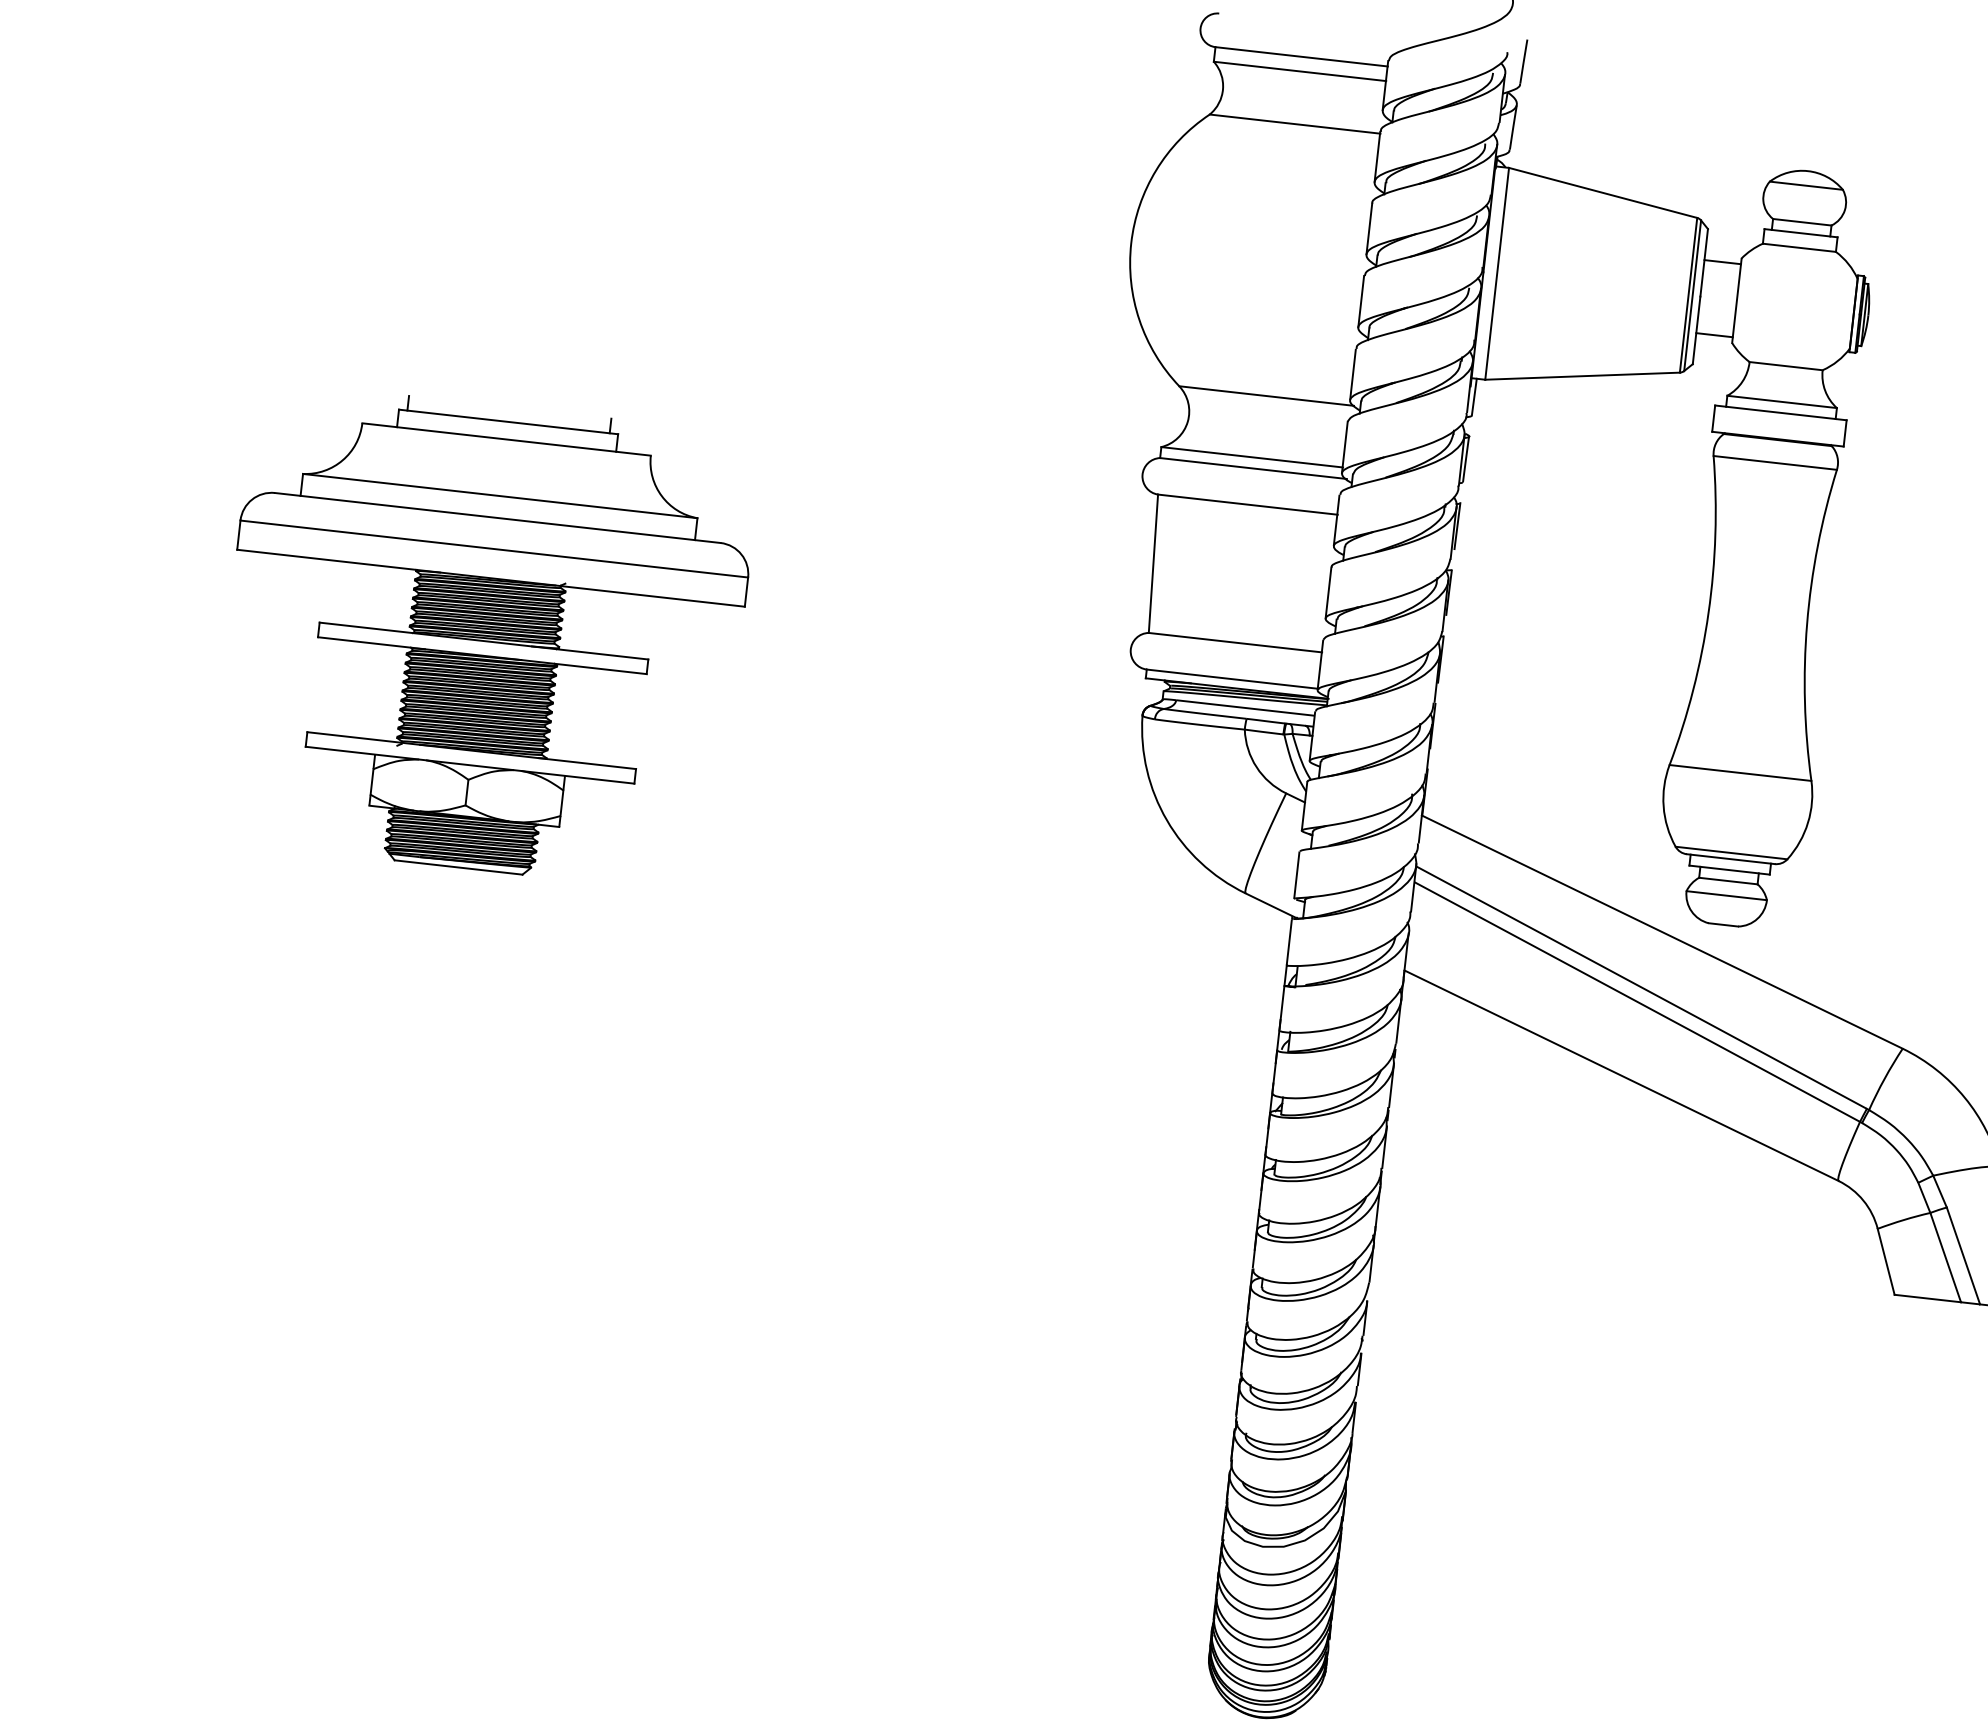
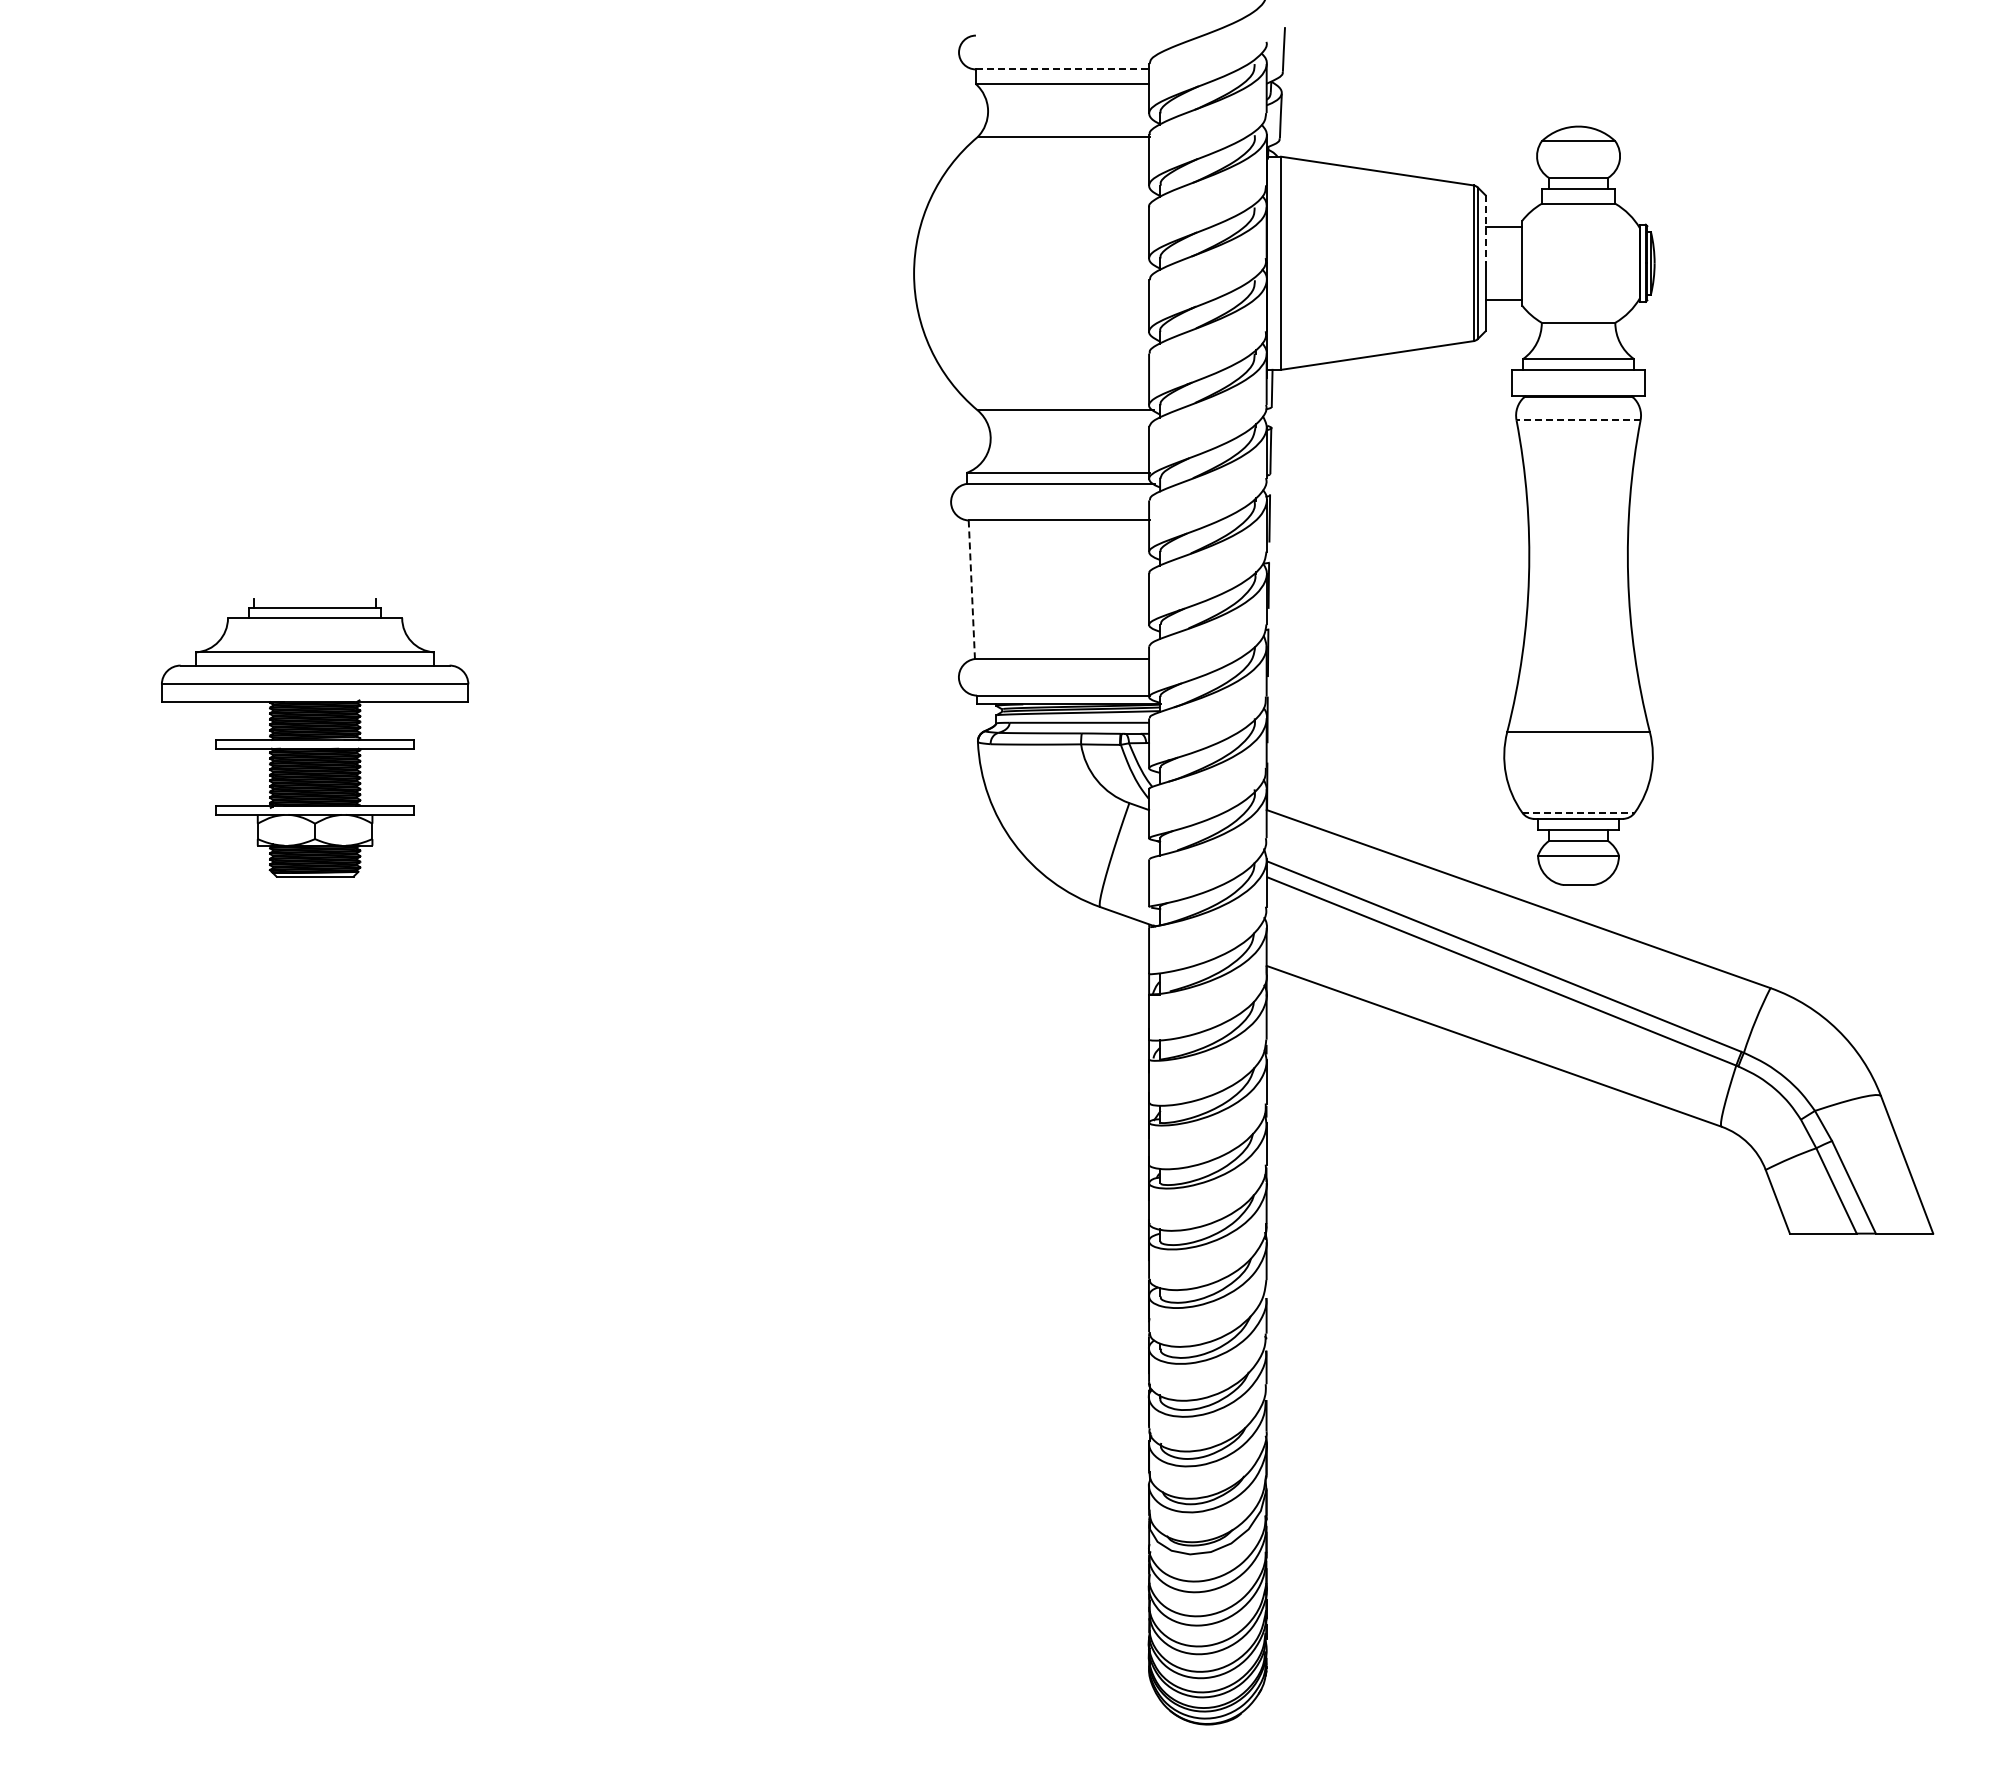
line: (1301, 56) -> (1062, 69), solid -> dashed
line: (1704, 263) -> (1485, 229), solid -> dashed
line: (1775, 463) -> (1578, 420), solid -> dashed
line: (1153, 564) -> (971, 590), solid -> dashed
part: (483, 637) -> (314, 737), size x0.6
line: (1732, 852) -> (1579, 812), solid -> dashed

